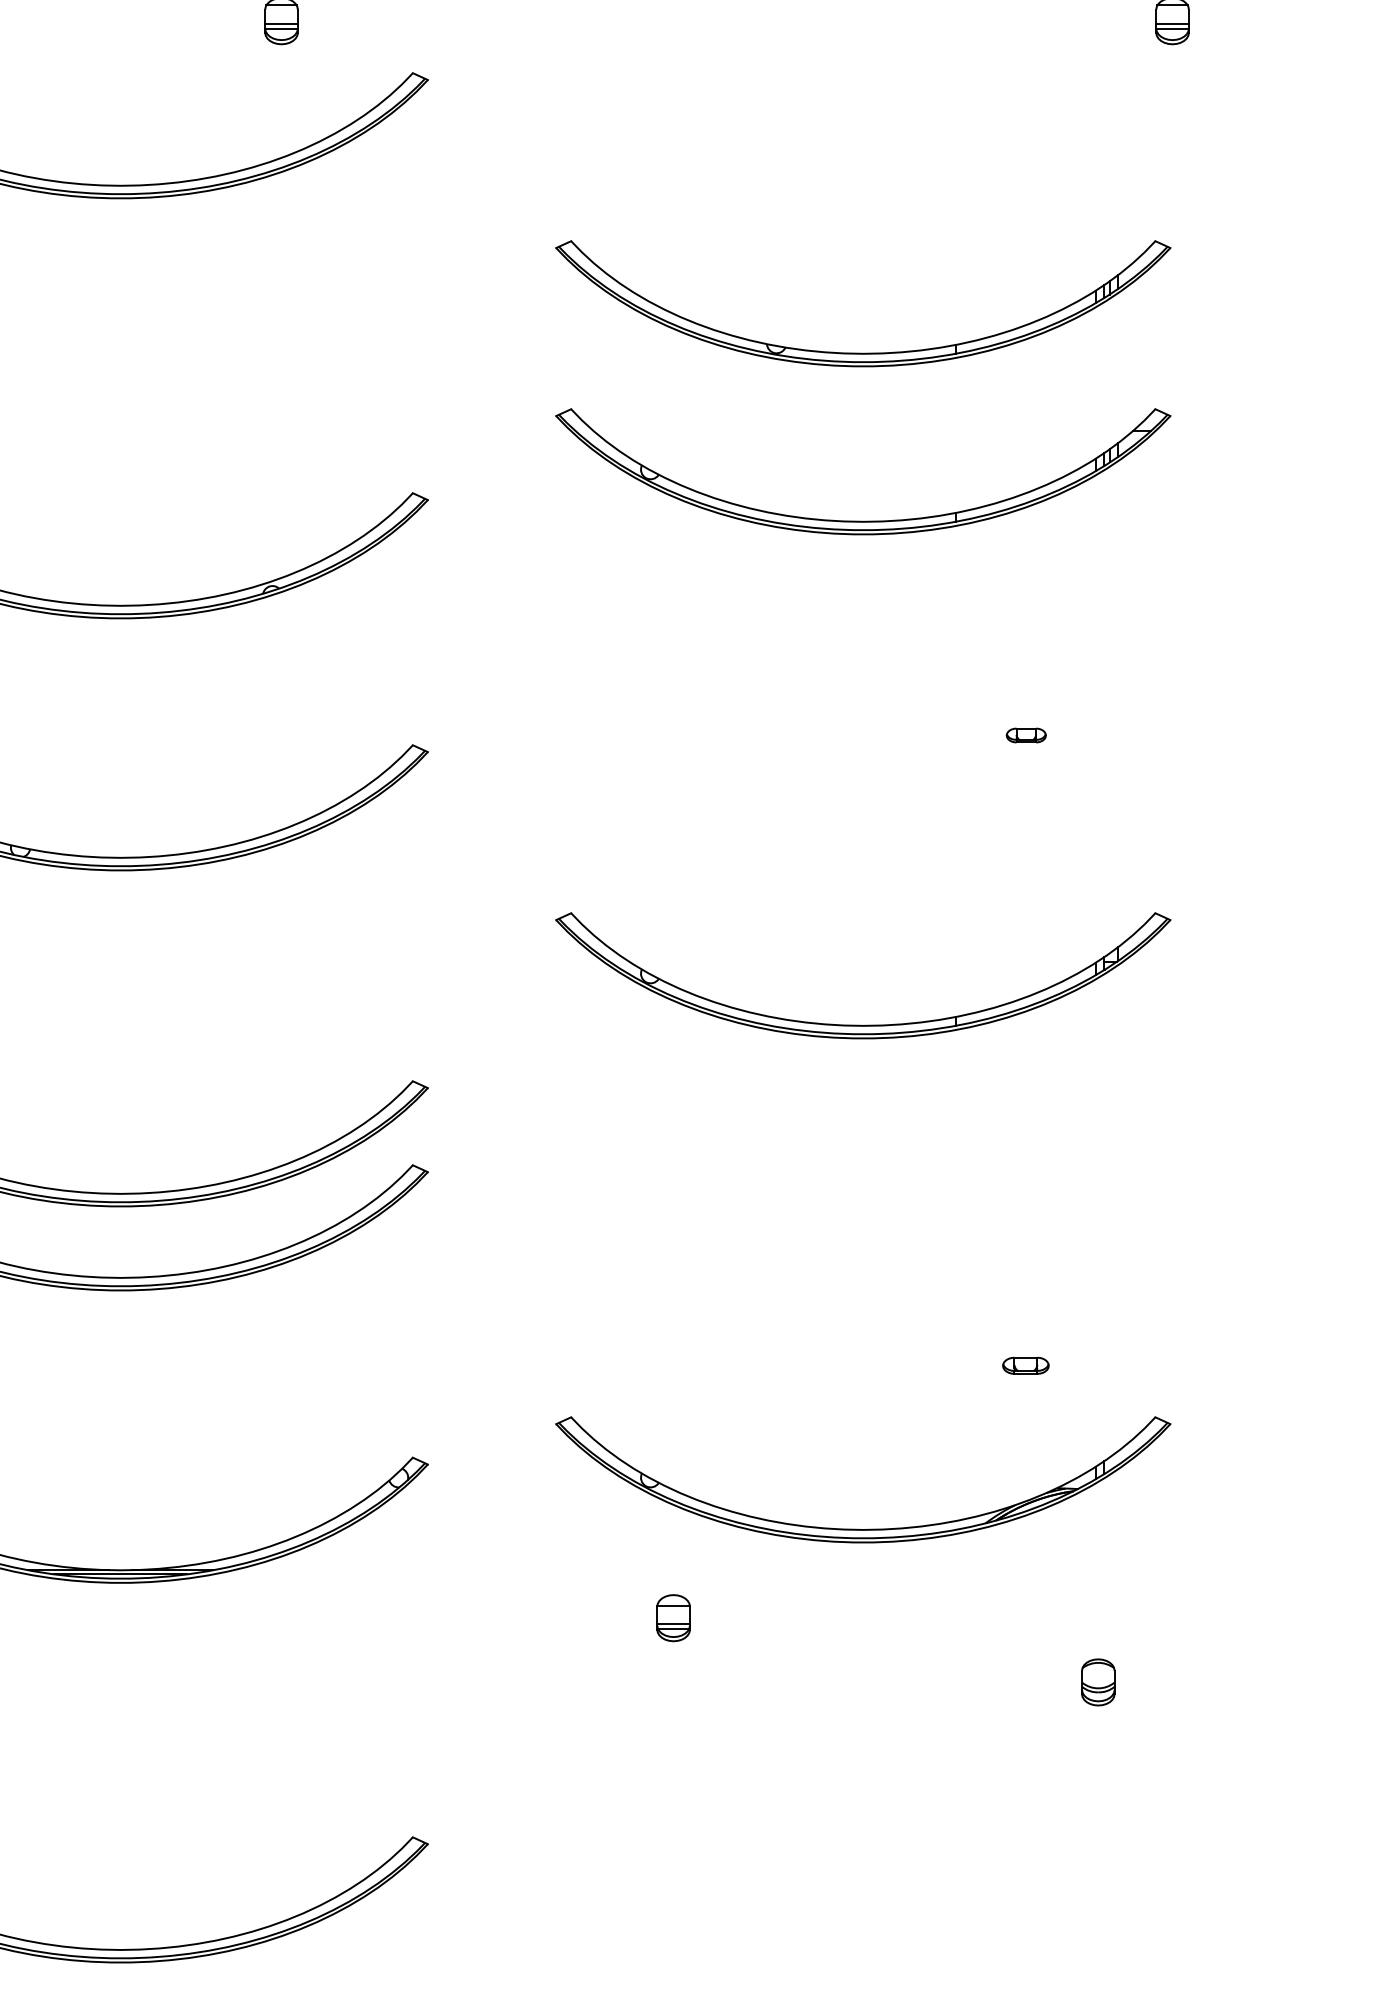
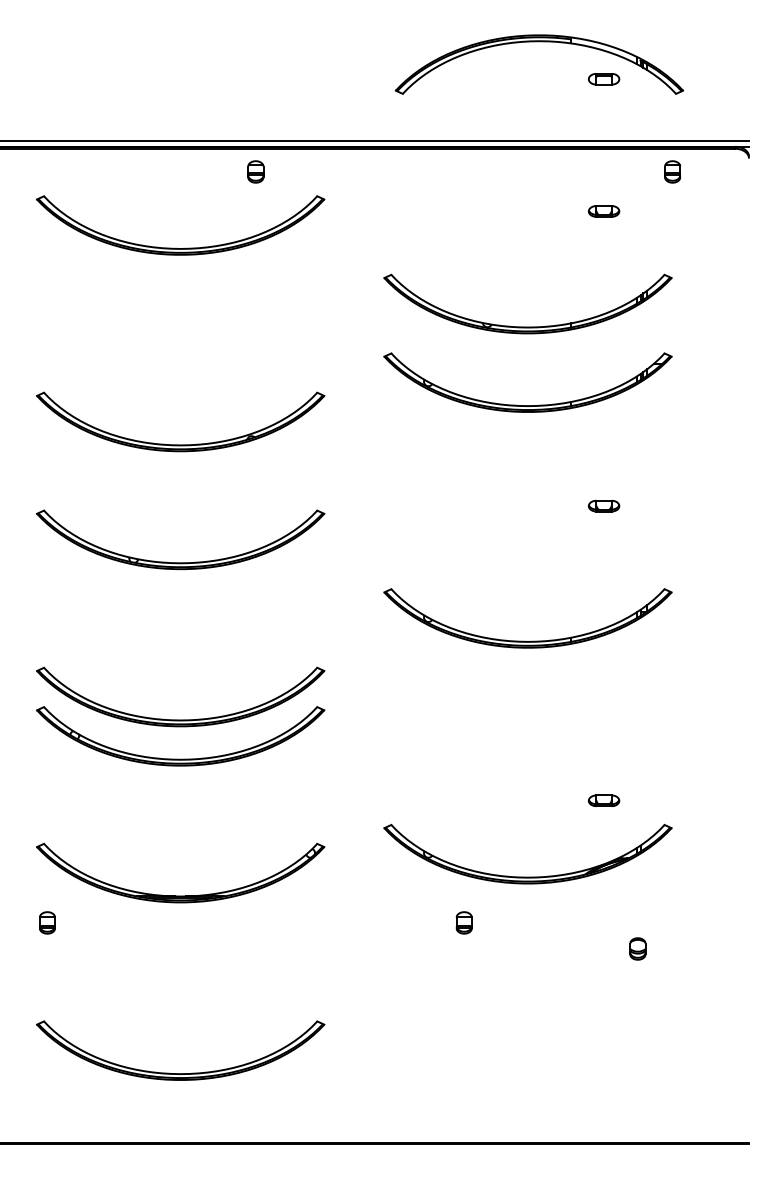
part: (1024, 105) -> (603, 211), added
part: (1026, 734) -> (604, 505), size x1.67
part: (1024, 1364) -> (603, 800), size x1.43
part: (672, 1617) -> (463, 922), moved

